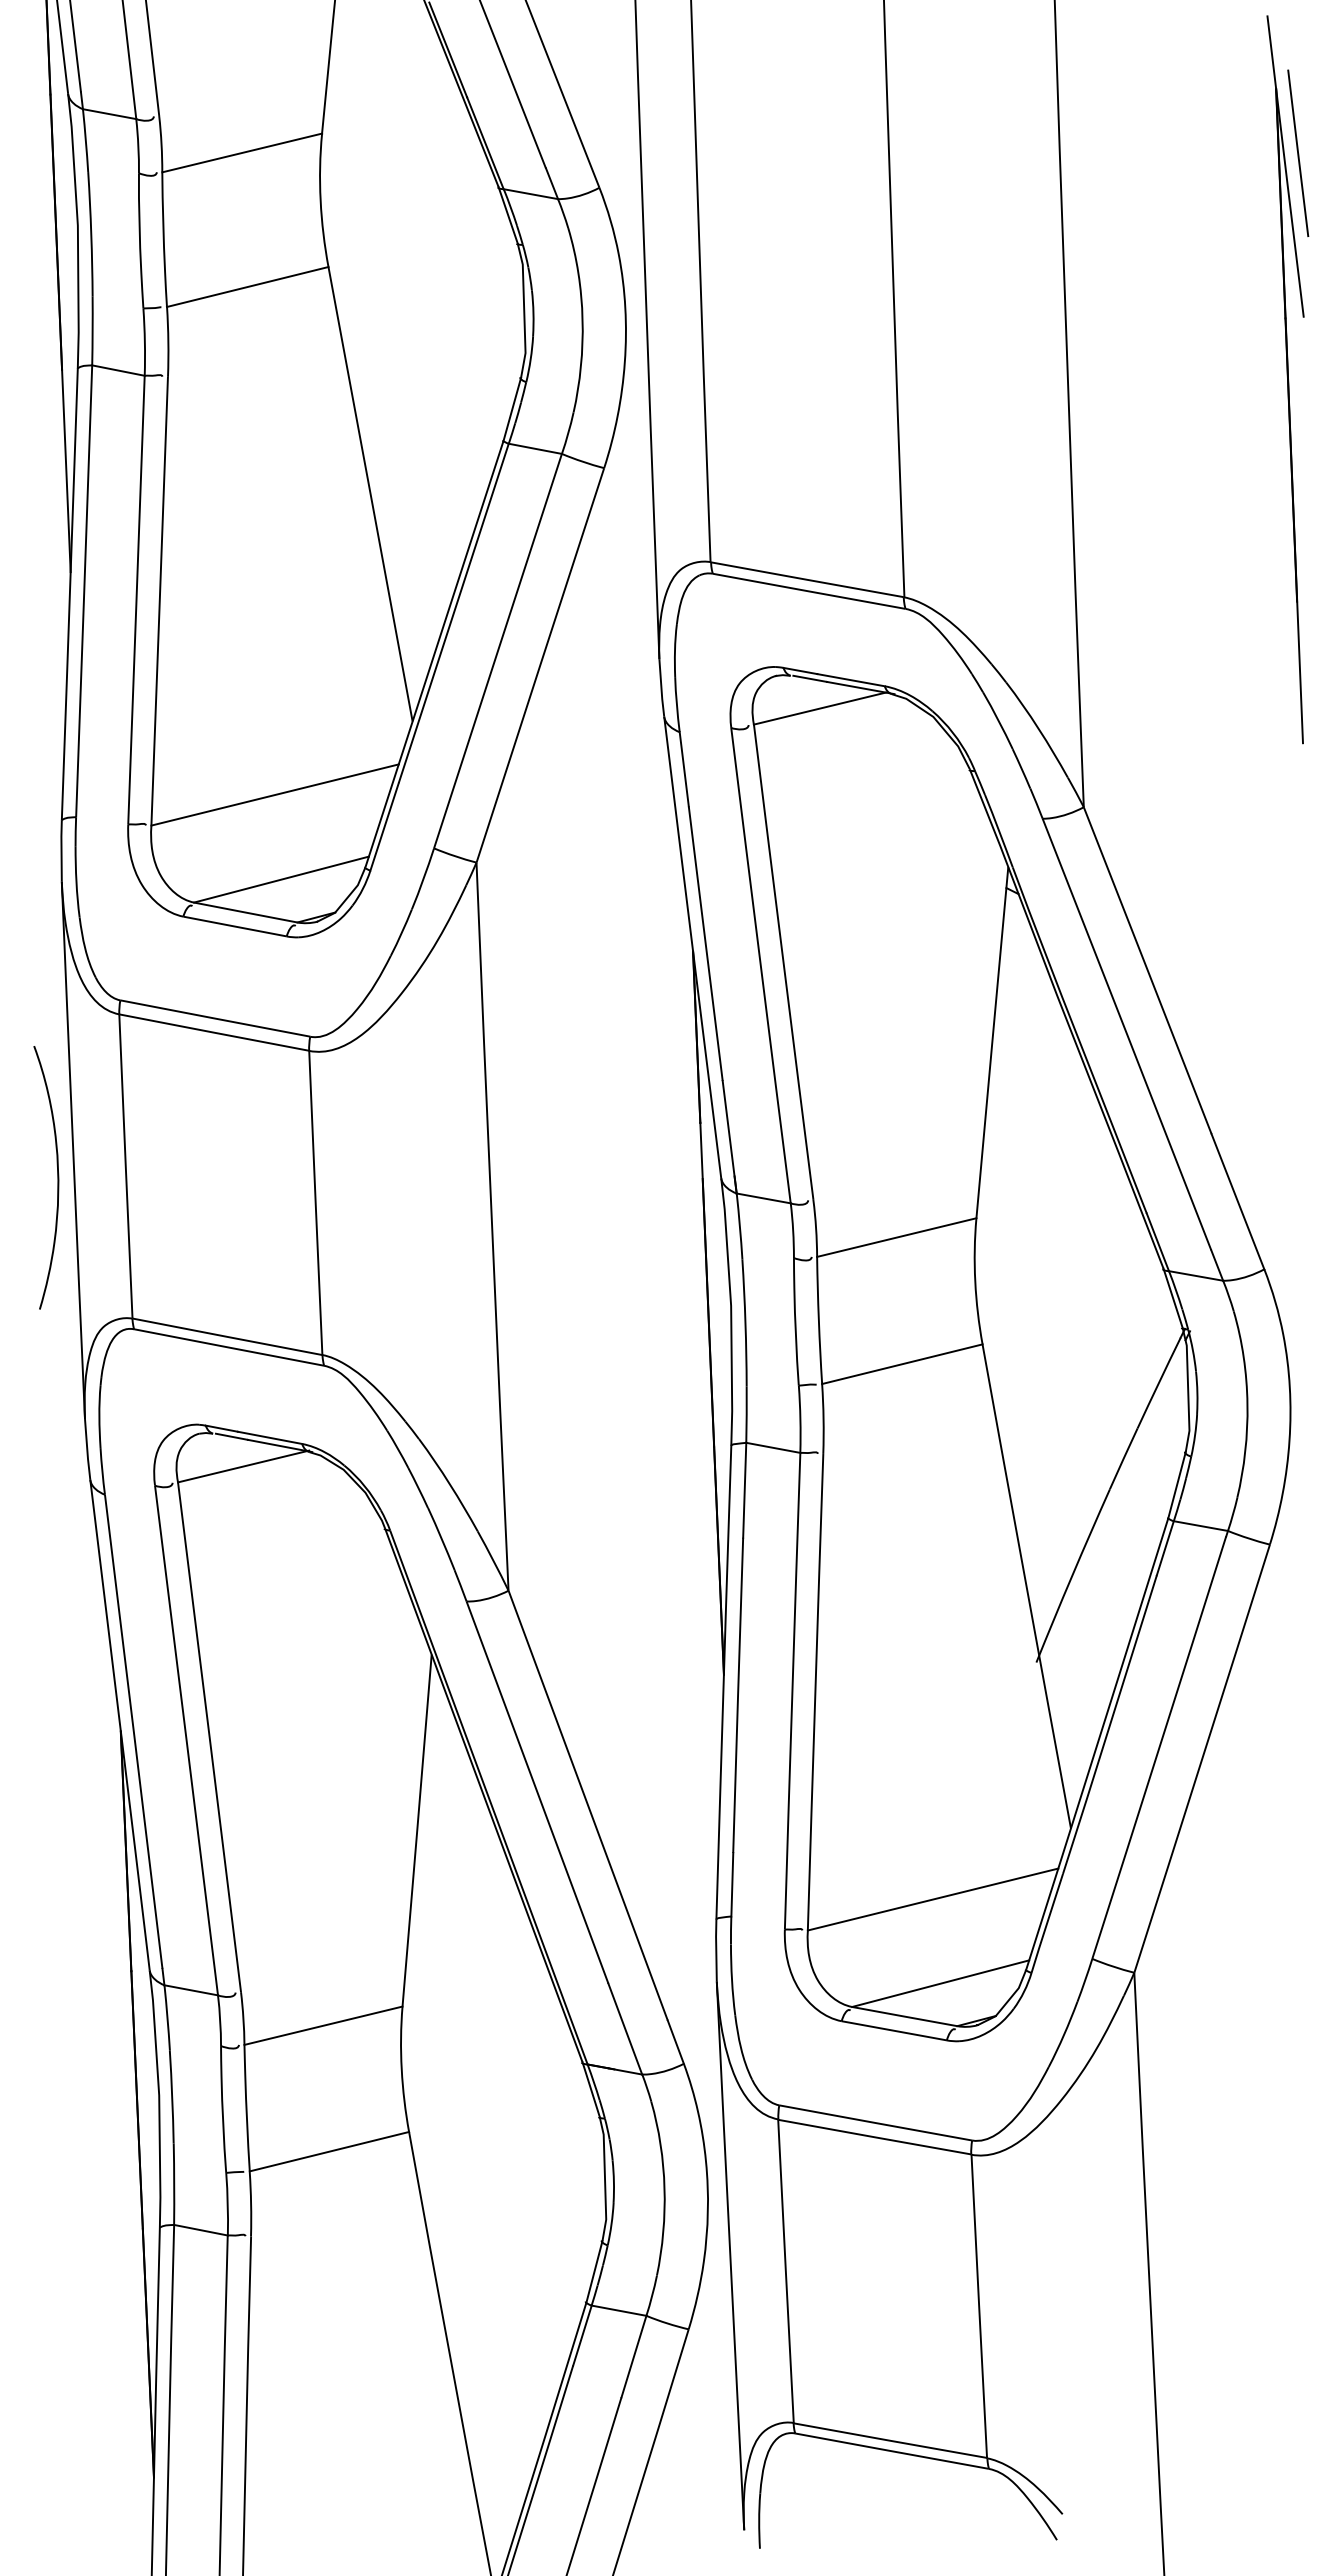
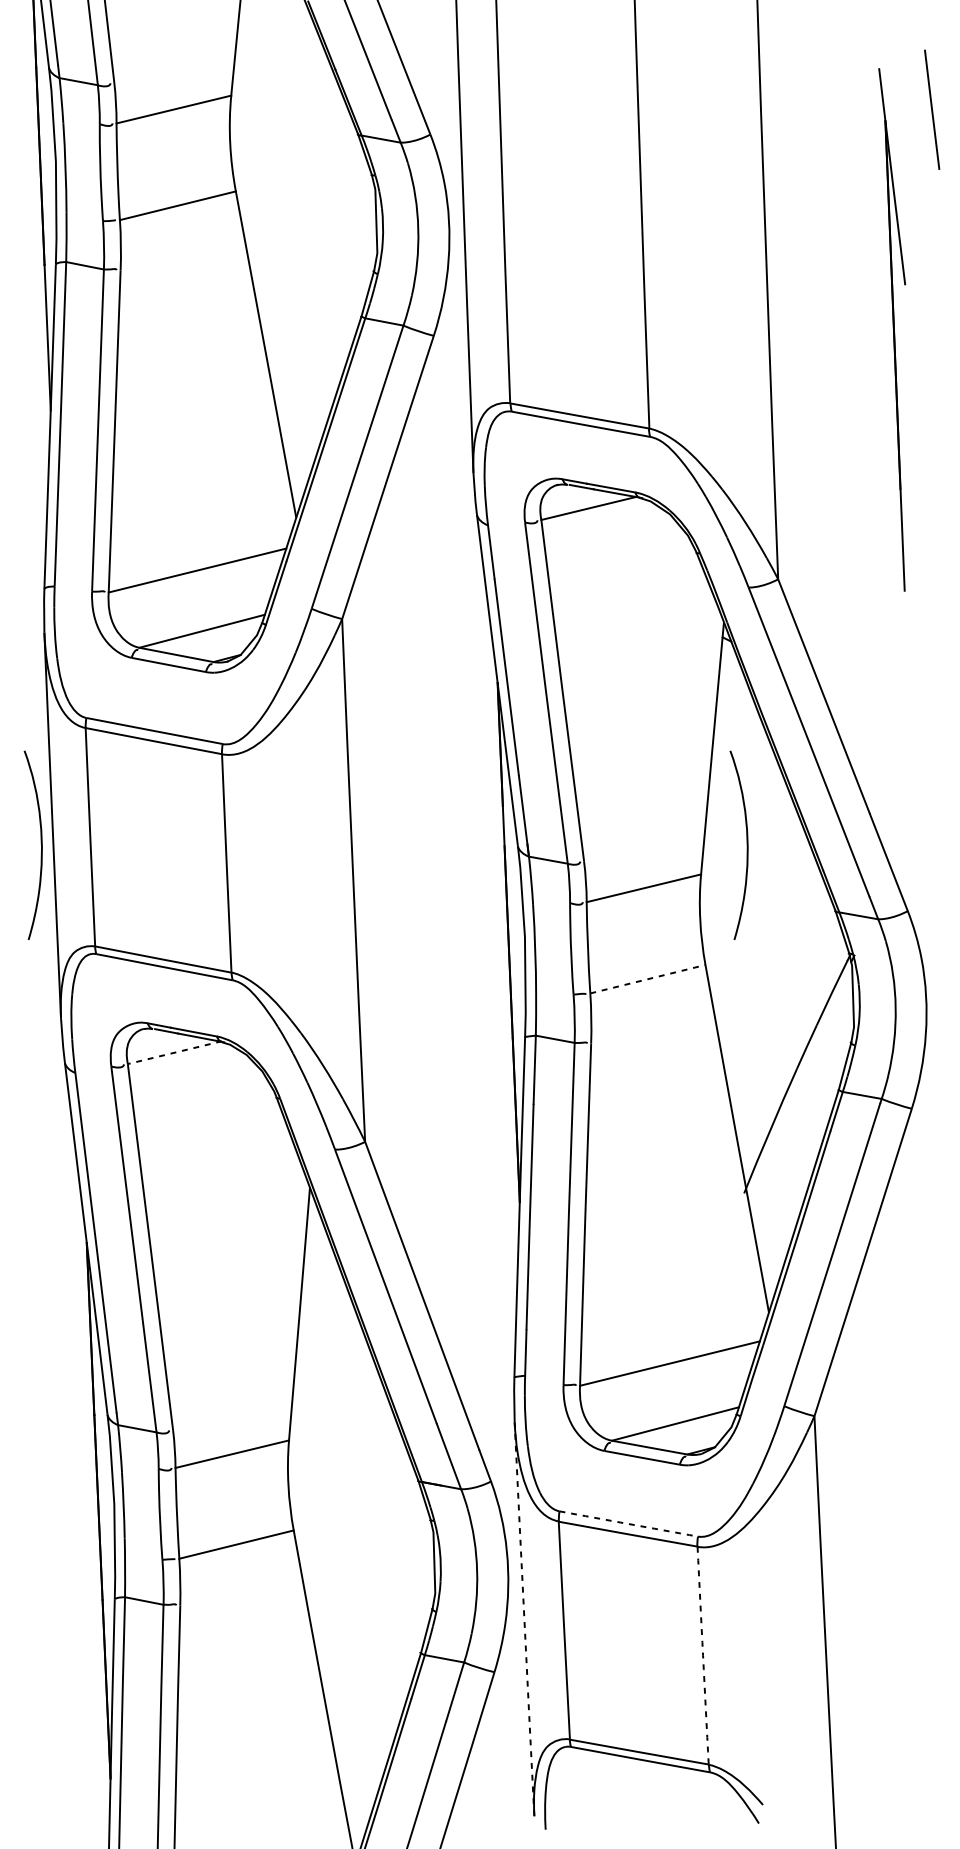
part: (1285, 379) -> (892, 329), moved
curve: (1040, 1177) -> (747, 845), added
line: (902, 1364) -> (648, 979), solid -> dashed
line: (243, 1466) -> (174, 1052), solid -> dashed
arc: (875, 2123) -> (628, 1524), solid -> dashed
line: (730, 2256) -> (524, 1619), solid -> dashed
arc: (979, 2306) -> (703, 1655), solid -> dashed

